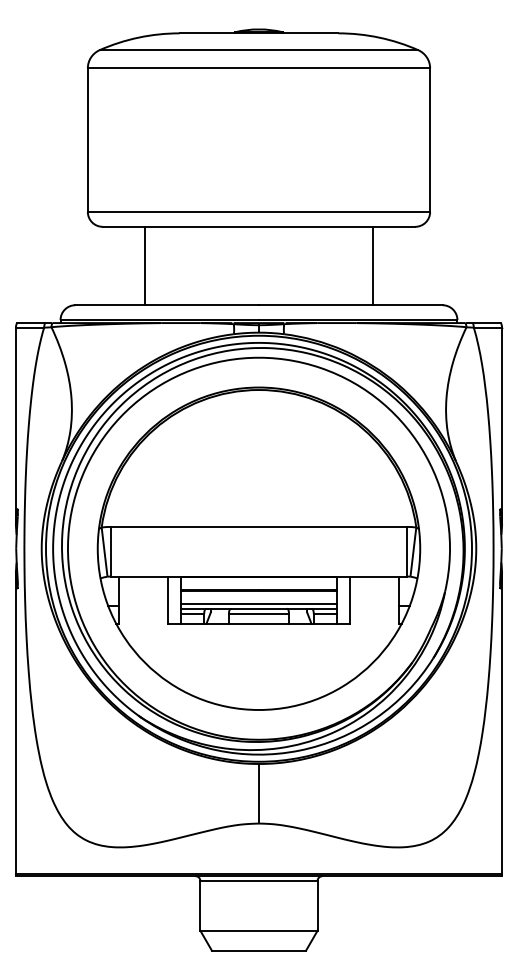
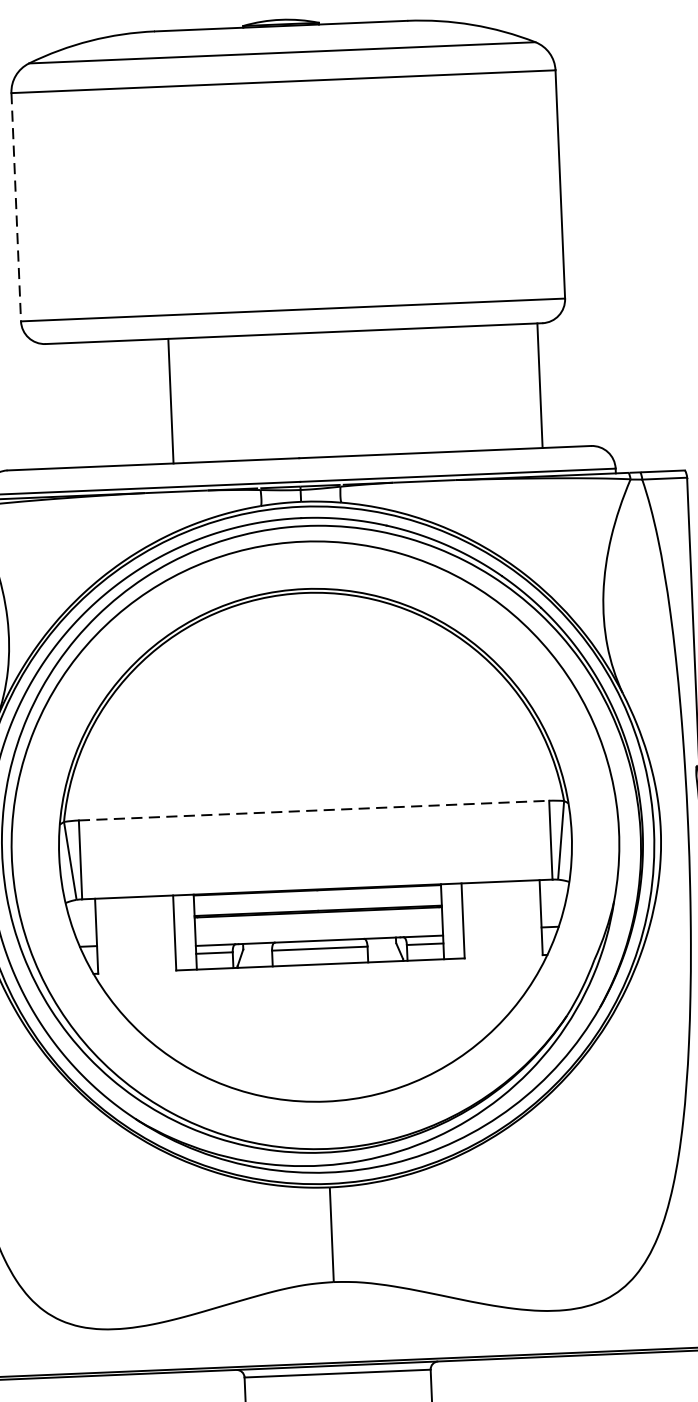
line: (87, 140) -> (15, 207), solid -> dashed
line: (144, 265) -> (170, 400), moved
line: (373, 265) -> (540, 384), moved
line: (258, 526) -> (313, 809), solid -> dashed
line: (258, 603) -> (318, 932), removed

